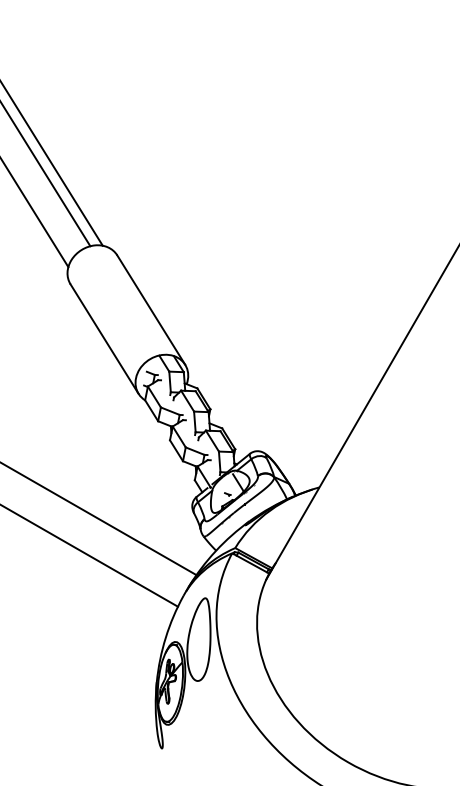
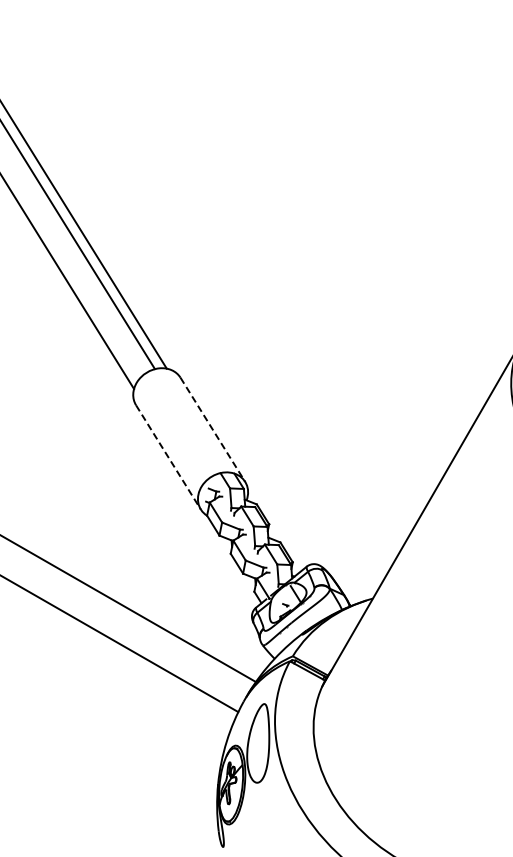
line: (151, 310) -> (213, 430), solid -> dashed
line: (104, 339) -> (168, 457), solid -> dashed

